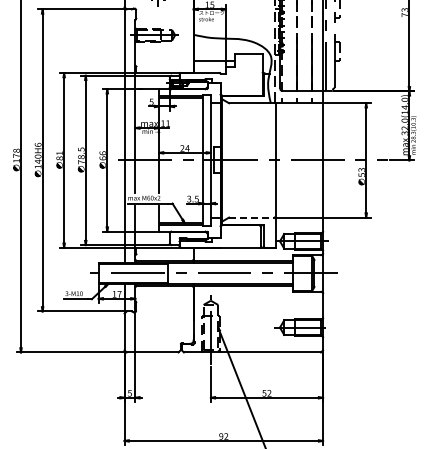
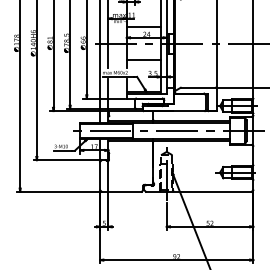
line: (181, 138) -> (144, 26), added
line: (181, 182) -> (144, 60), added
line: (251, 217) -> (198, 87), dashed -> solid

